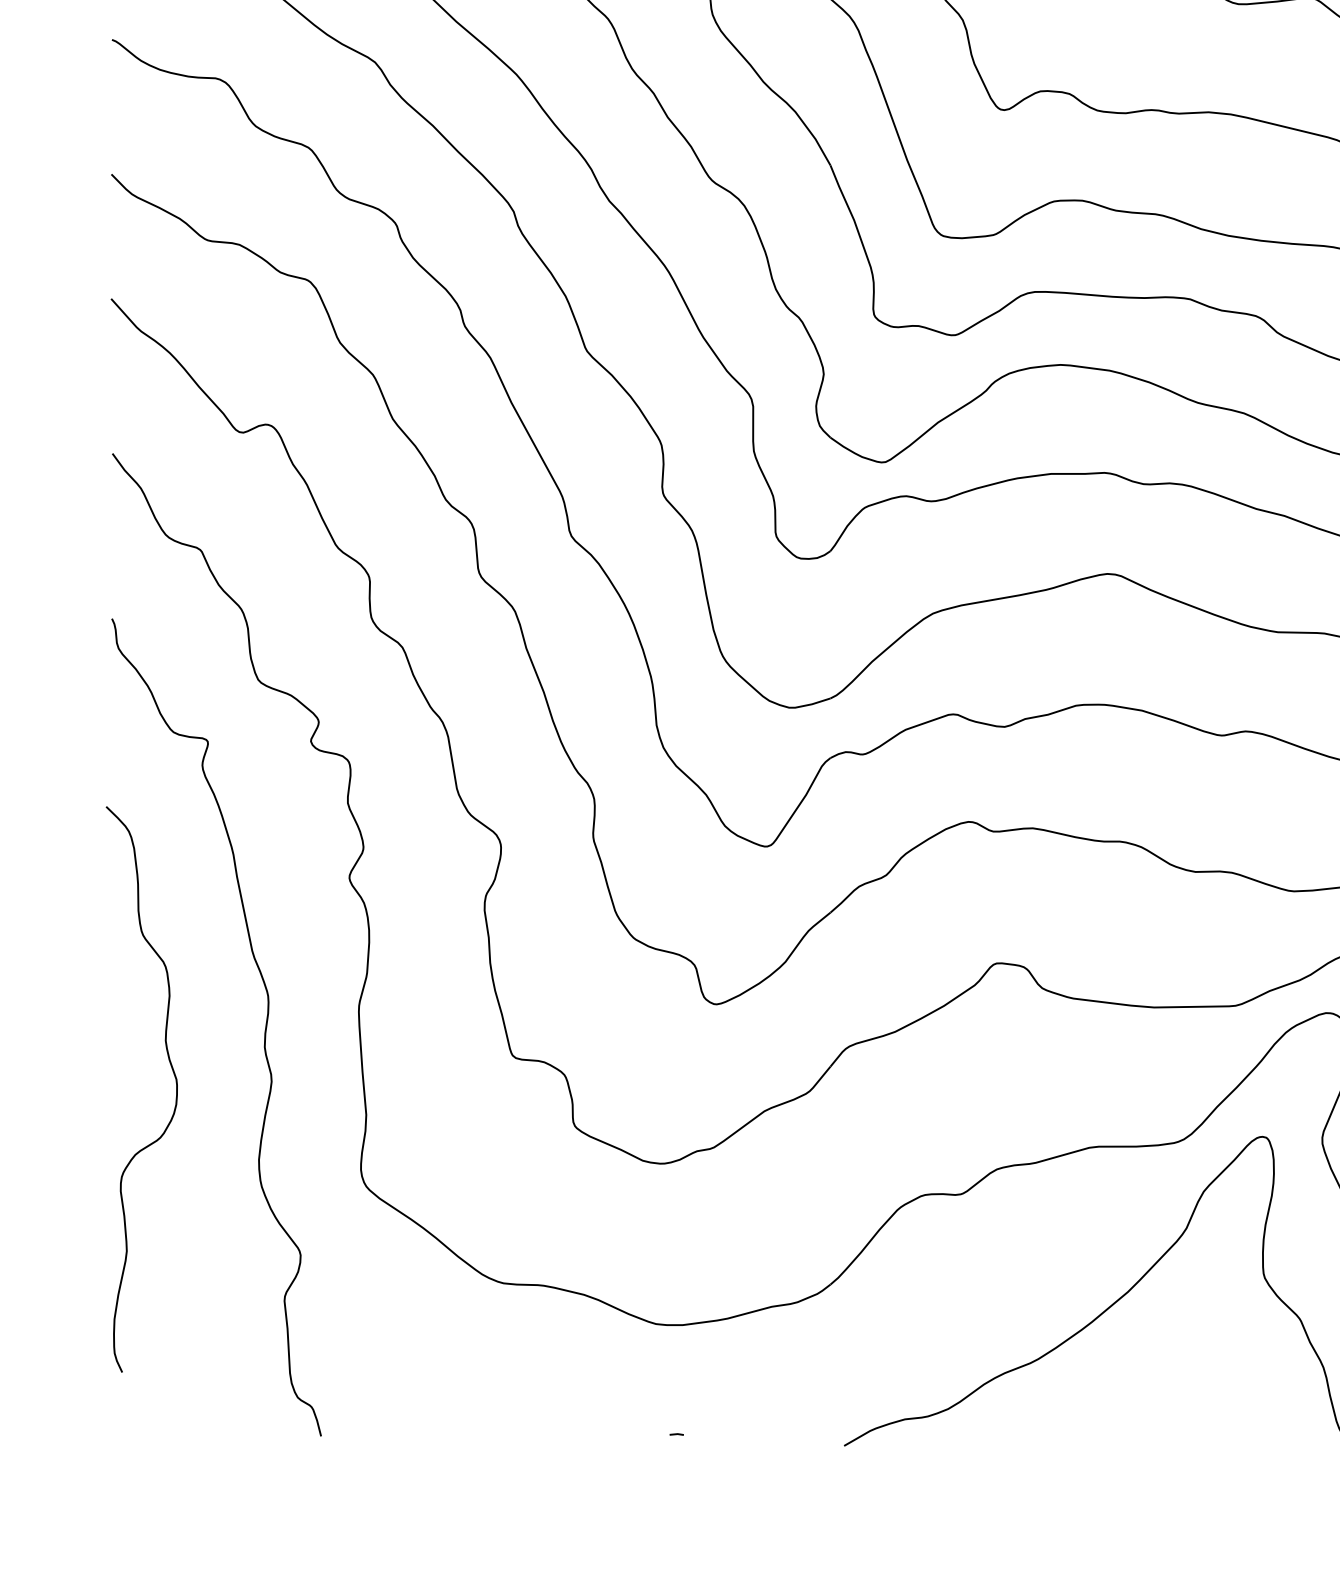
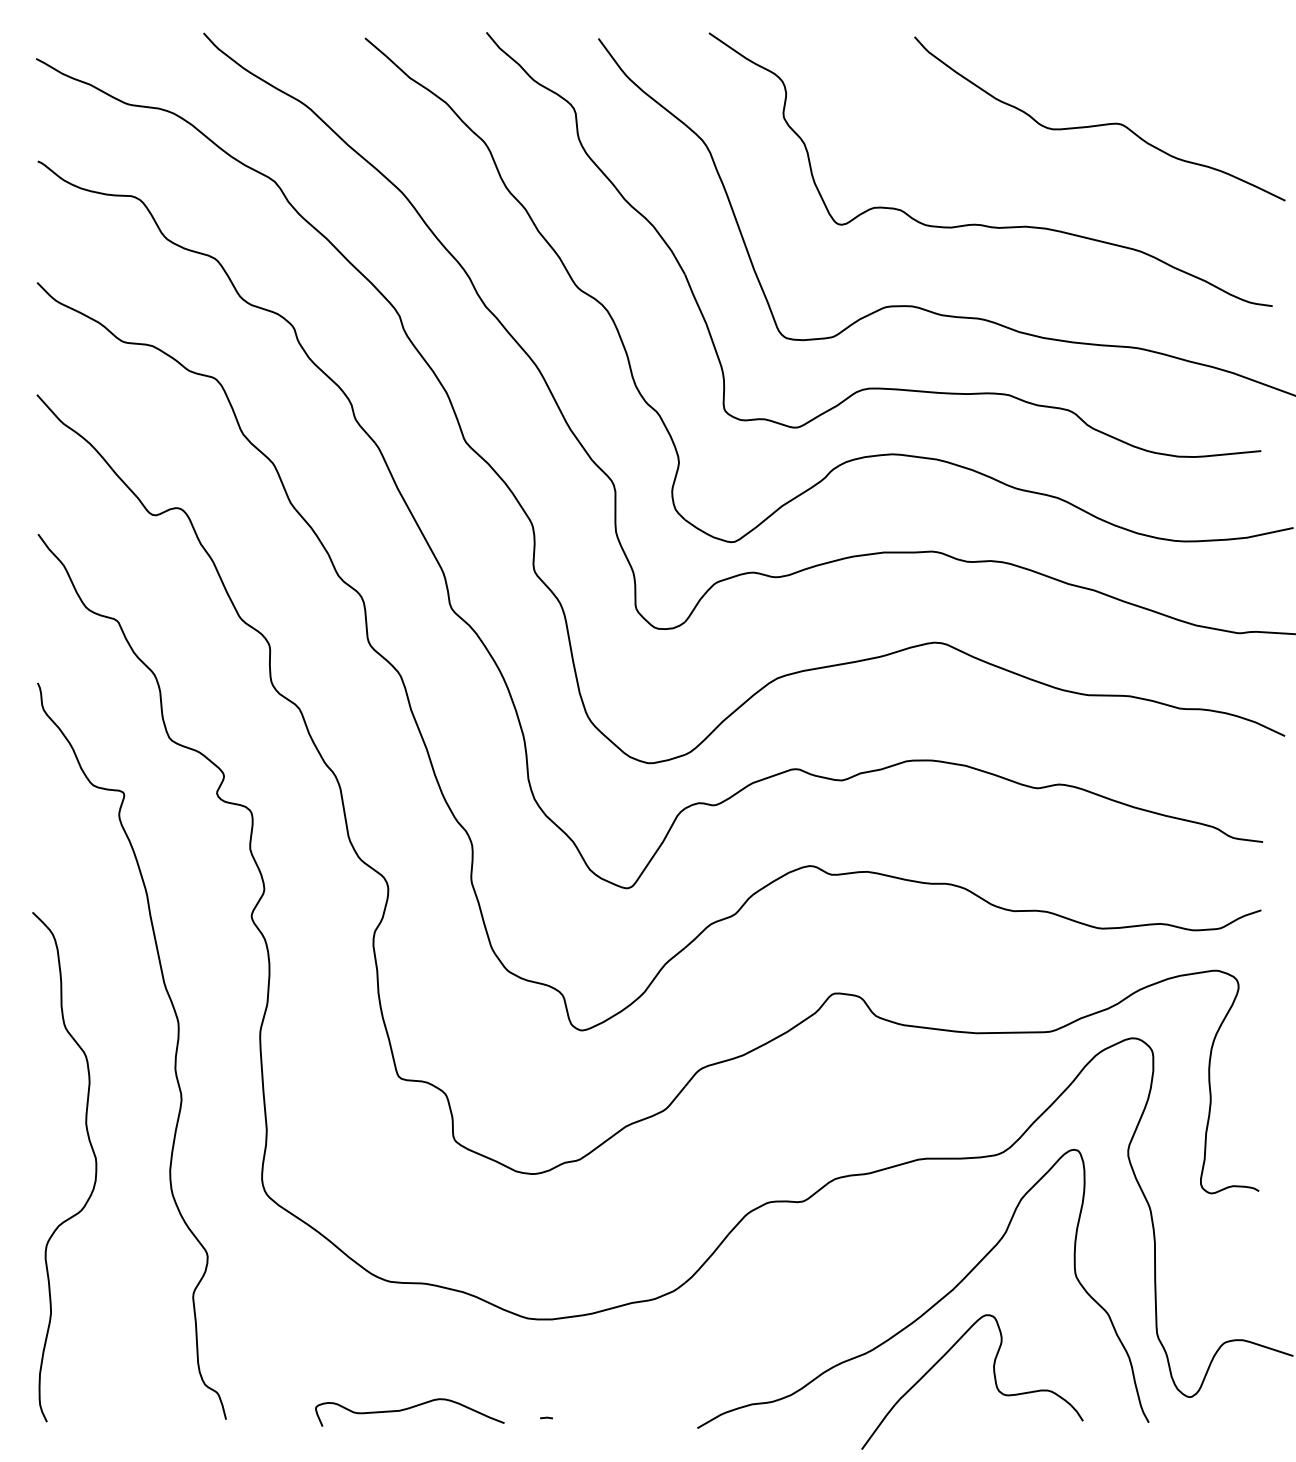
curve: (176, 1089) -> (95, 1167), moved
curve: (1172, 1387) -> (993, 1375), added
curve: (524, 1425) -> (409, 1409), added

